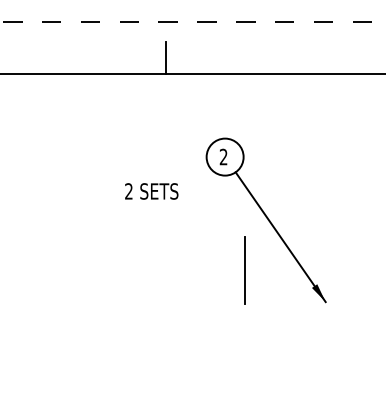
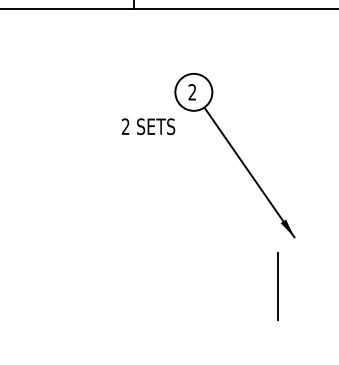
text: (151, 191) -> (148, 126), moved
line: (244, 270) -> (277, 285), moved

